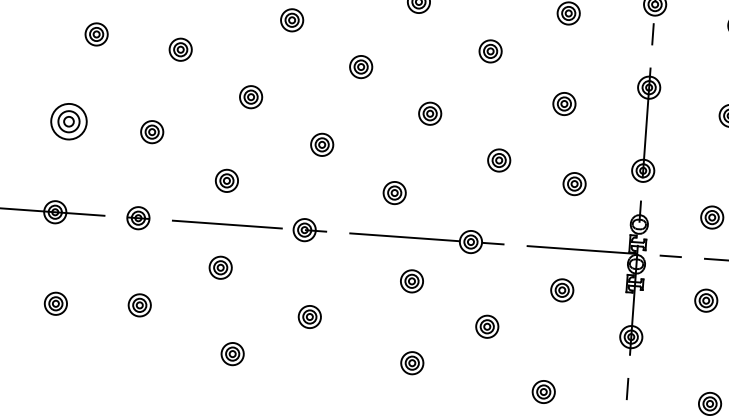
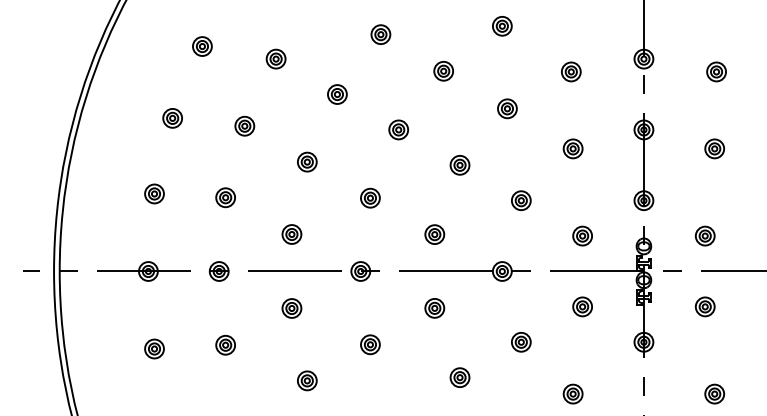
part: (68, 121) -> (154, 193), size x0.62
part: (574, 183) -> (582, 235), moved
part: (411, 281) -> (434, 308), moved

